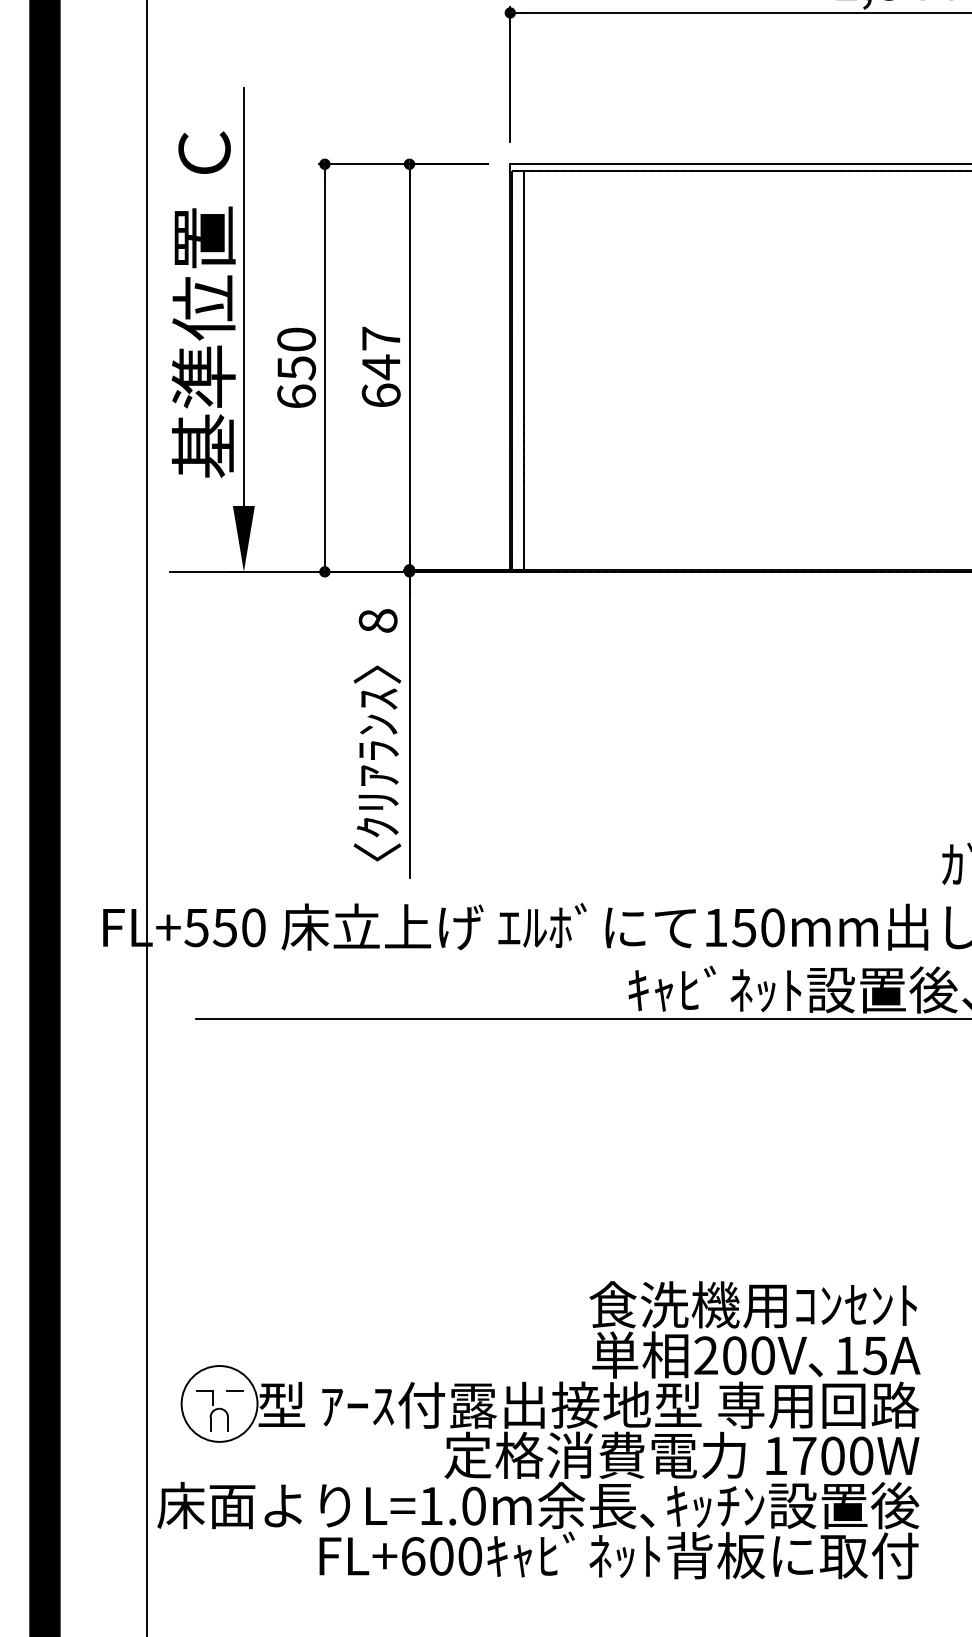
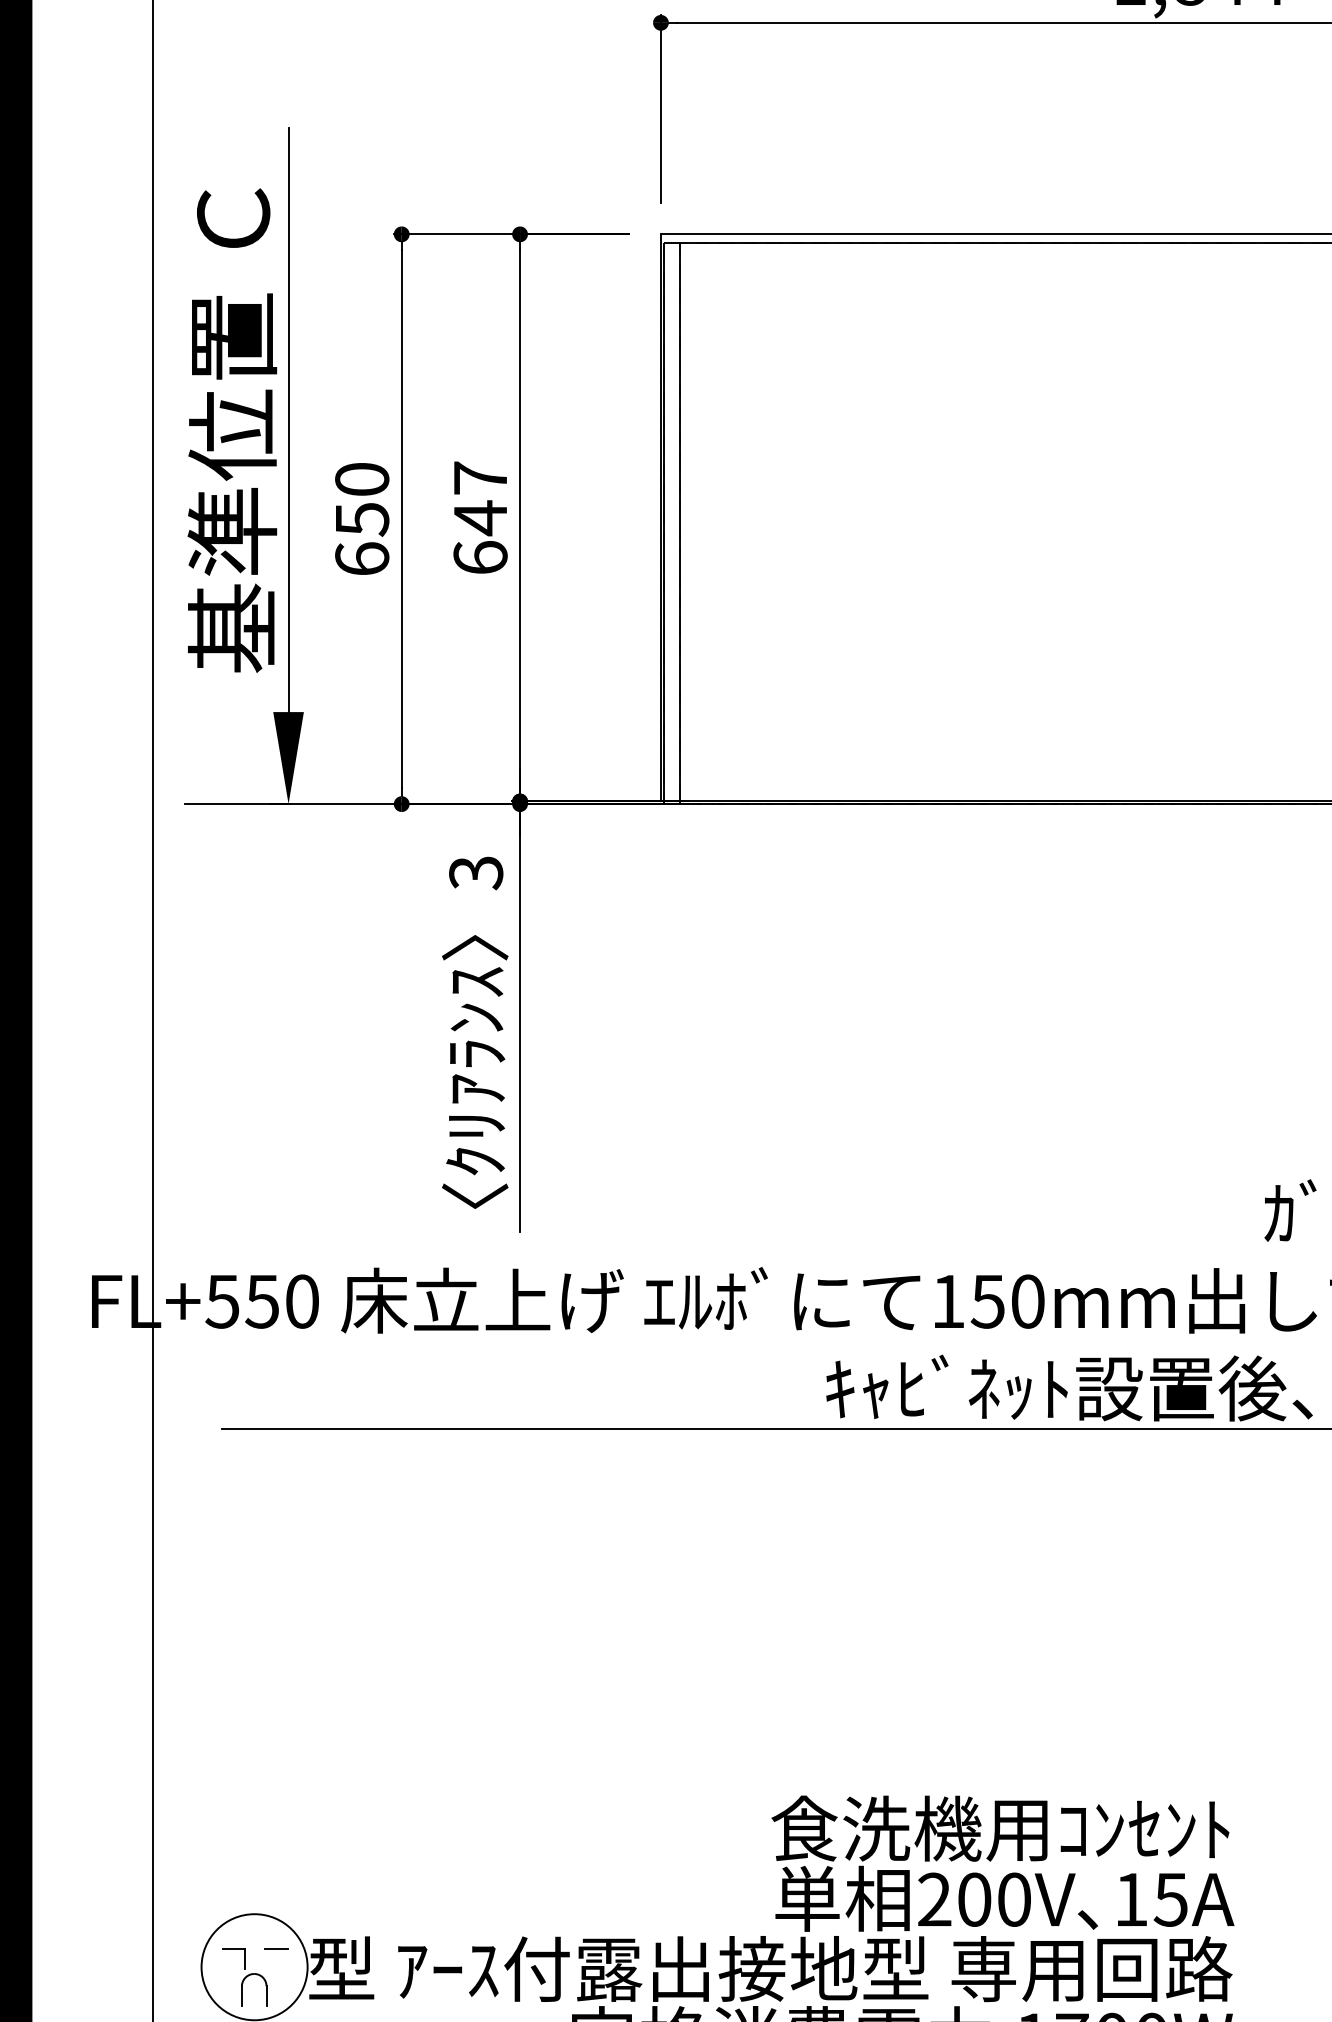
text: (377, 621) -> (475, 873), 8 -> 3

